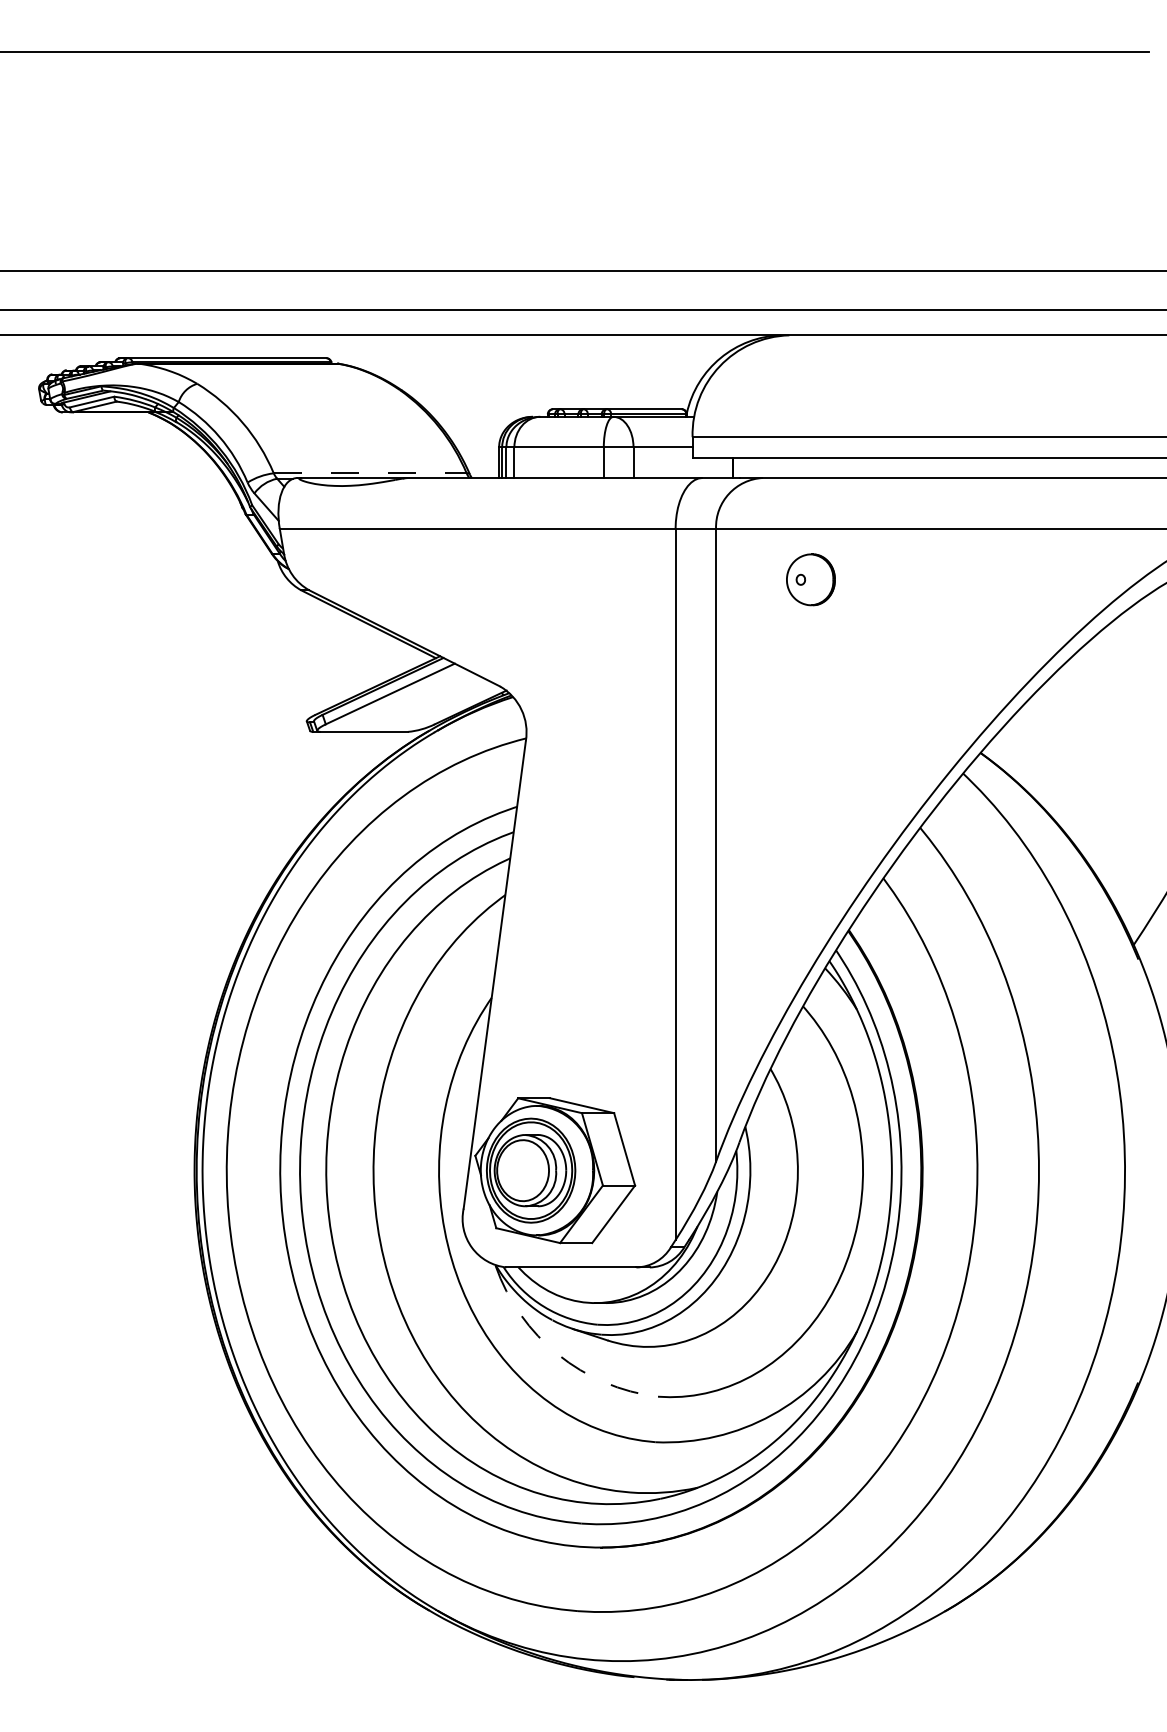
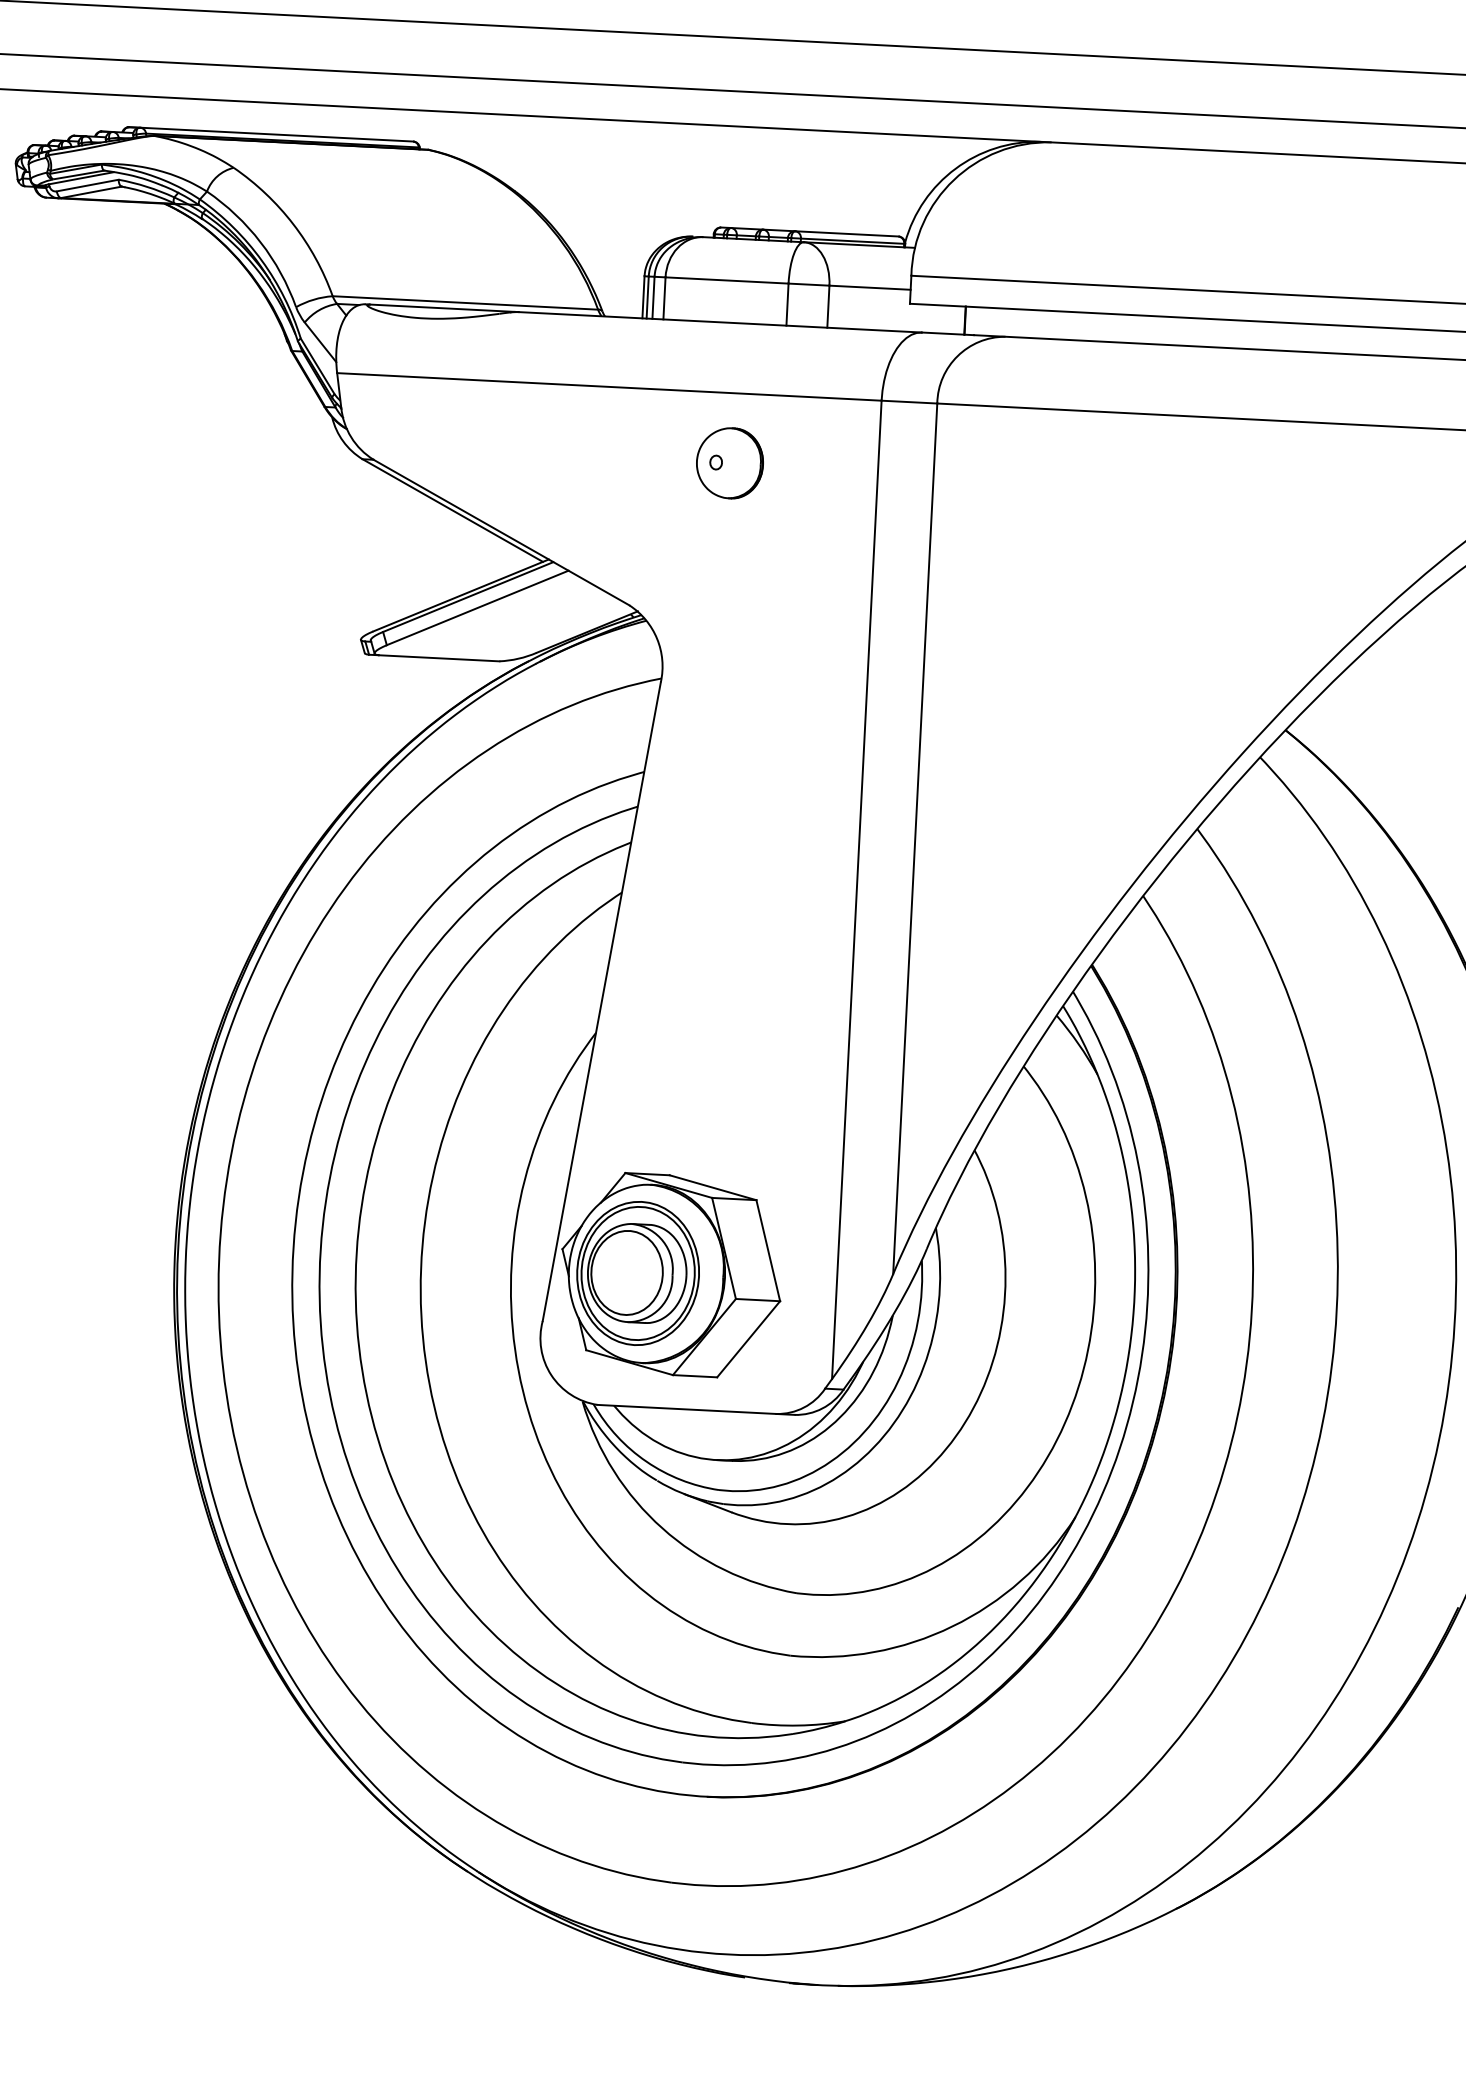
line: (370, 473) -> (465, 303), dashed -> solid
part: (810, 579) -> (729, 462), moved
arc: (558, 1354) -> (663, 1528), dashed -> solid

